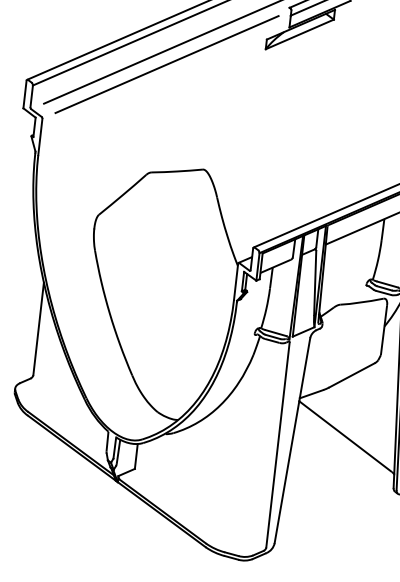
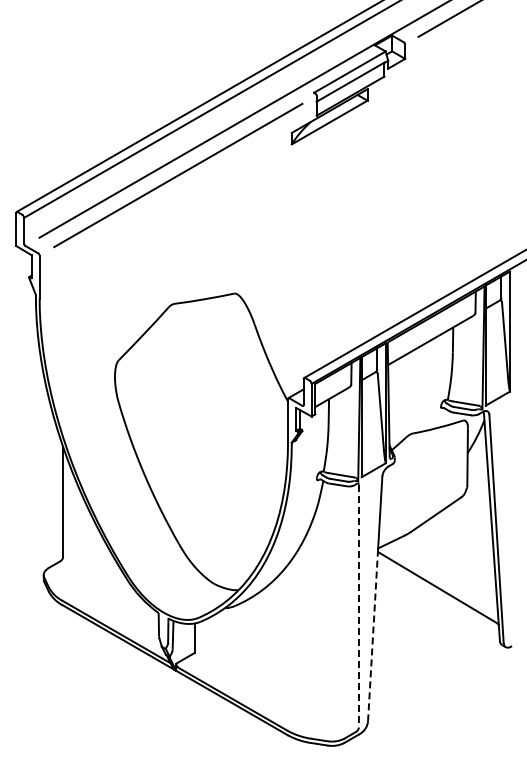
line: (277, 445) -> (358, 606), solid -> dashed
line: (286, 472) -> (372, 636), solid -> dashed

